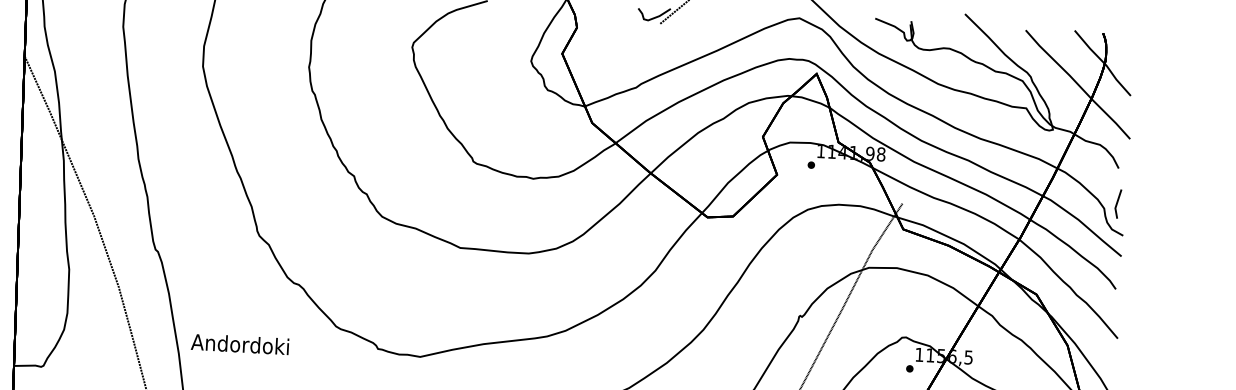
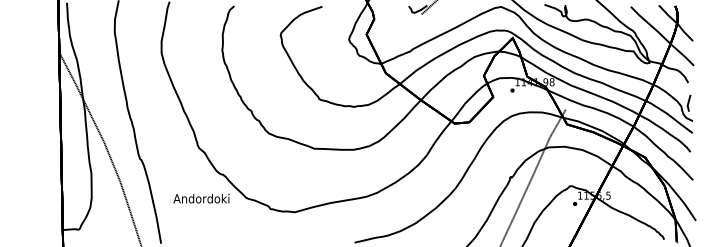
text: (240, 344) -> (201, 198), moved

